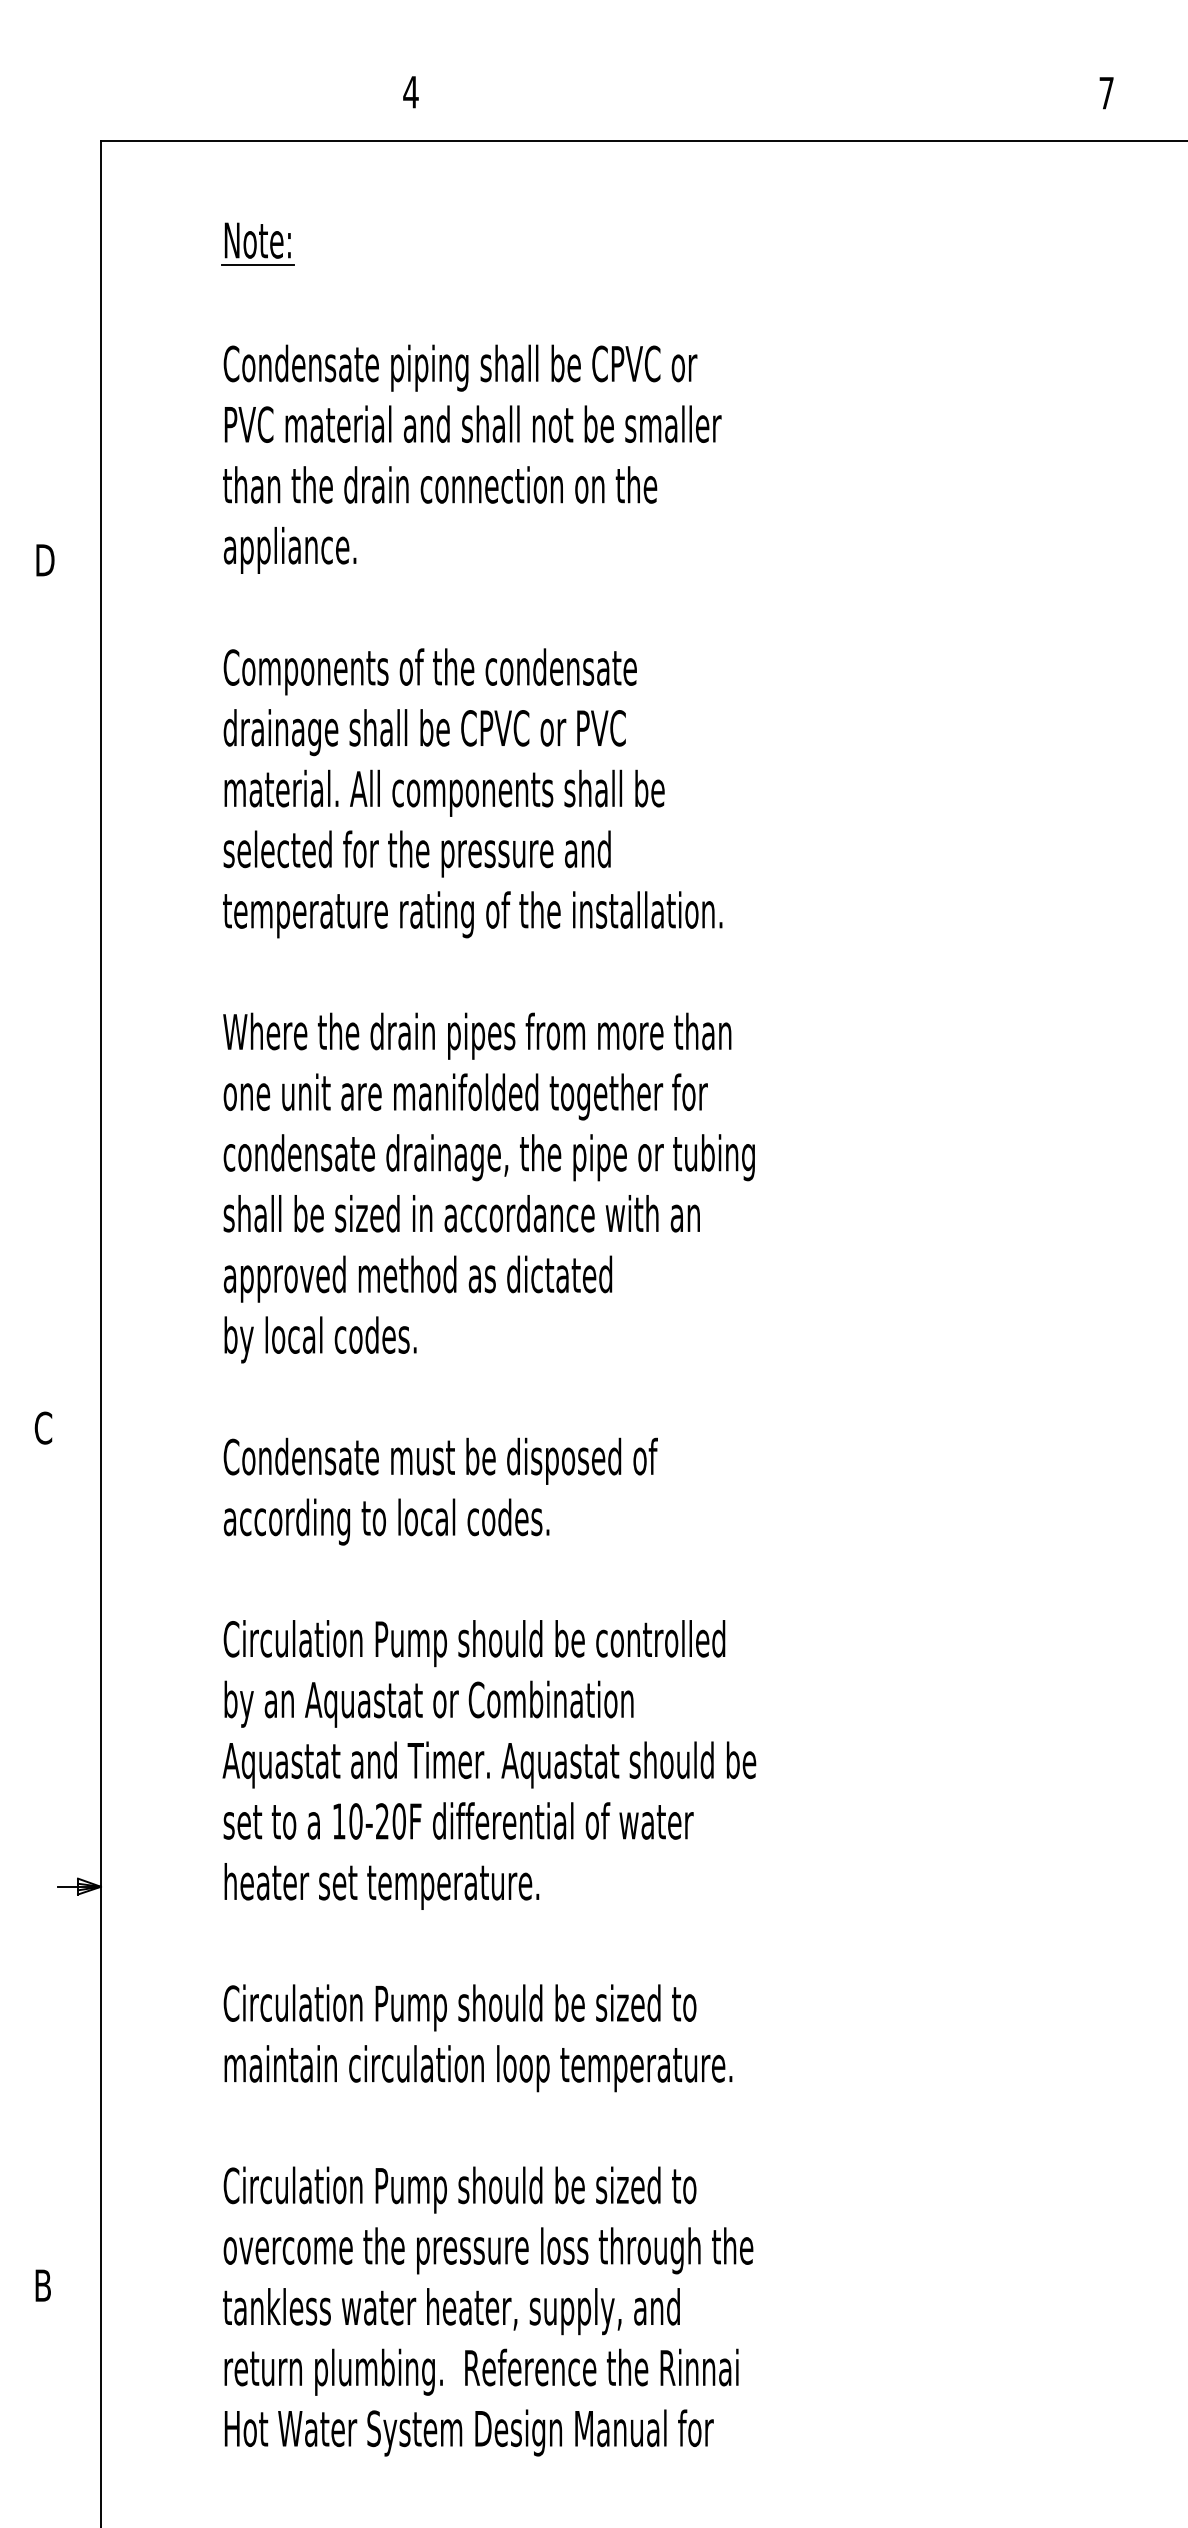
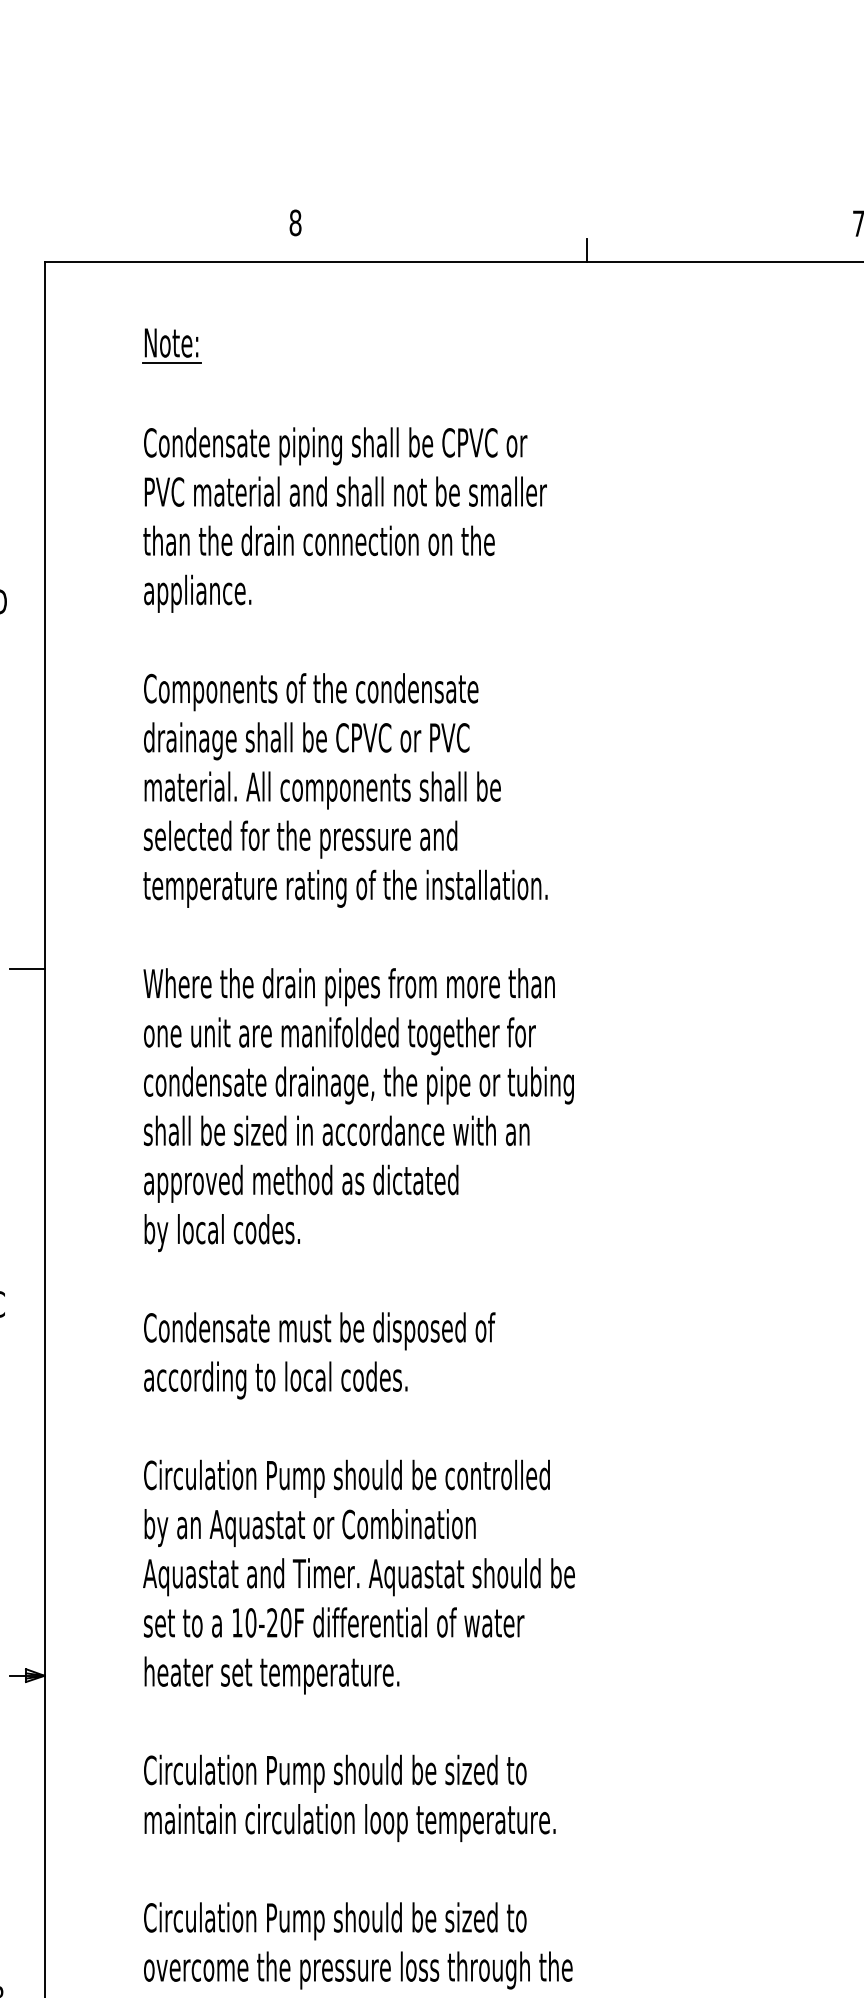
text: (410, 91) -> (295, 222), 4 -> 8
line: (771, 125) -> (587, 249), added
line: (79, 1013) -> (27, 968), added

